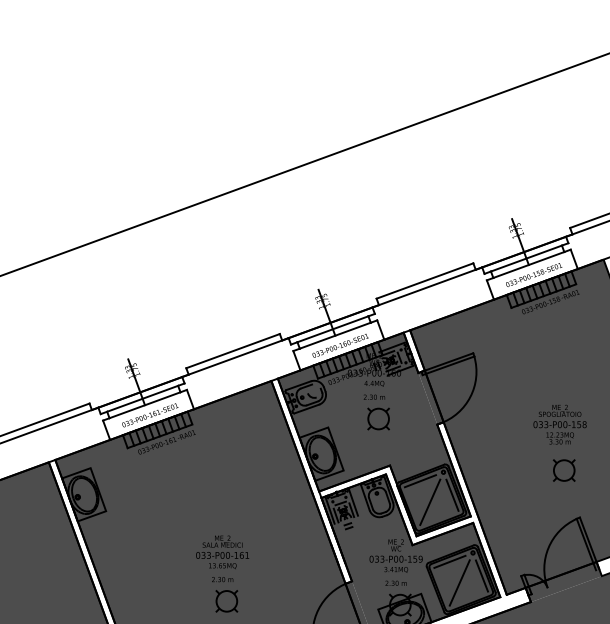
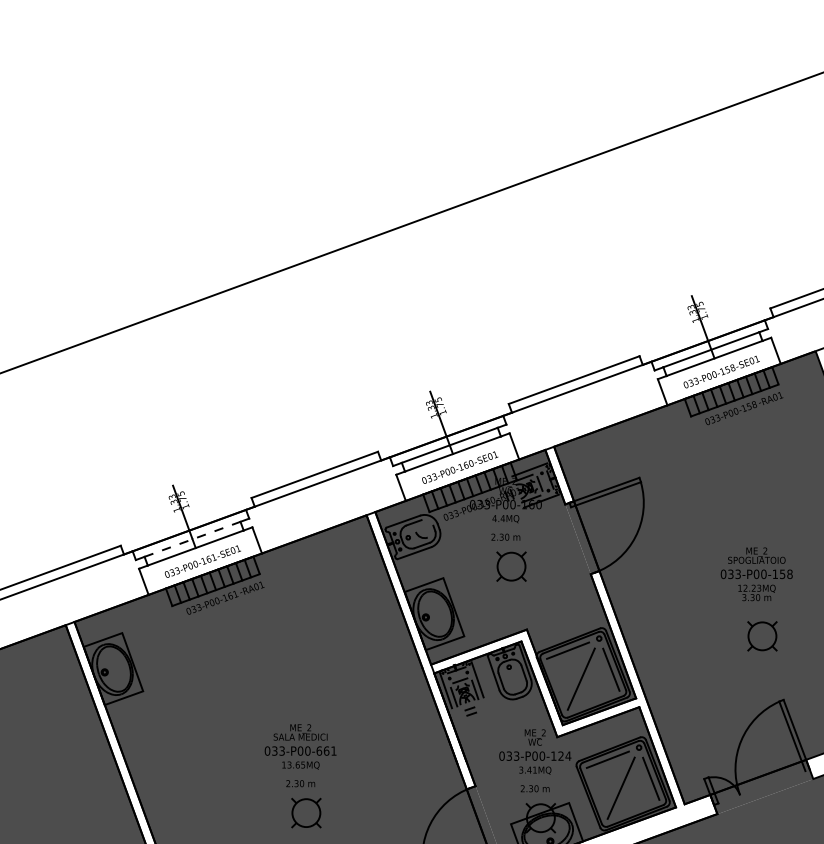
line: (143, 398) -> (193, 539), solid -> dashed
text: (235, 555) -> (318, 750), 033-P00-161 -> 033-P00-661
text: (417, 558) -> (564, 755), 033-P00-159 -> 033-P00-124

